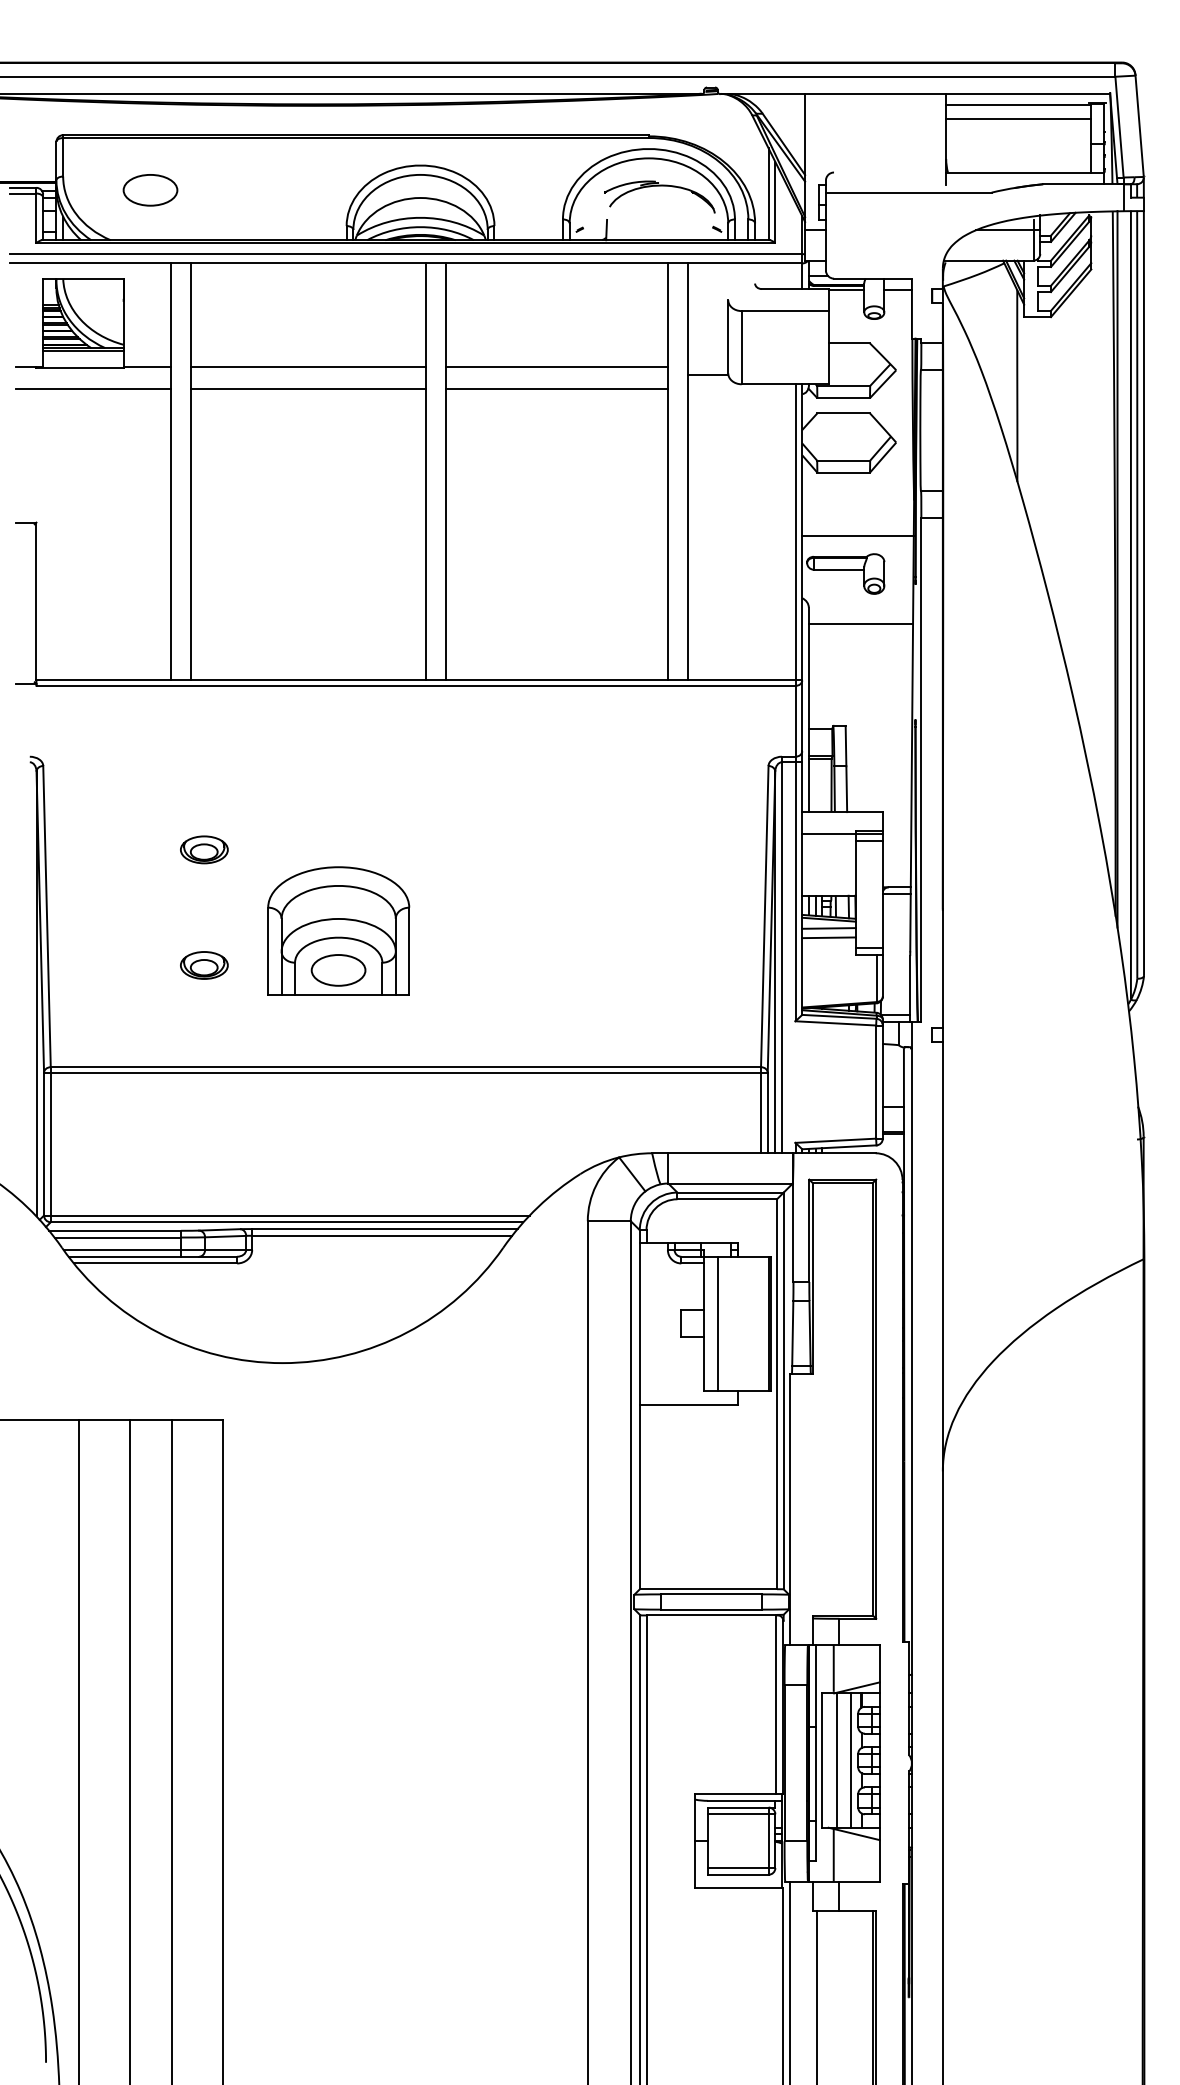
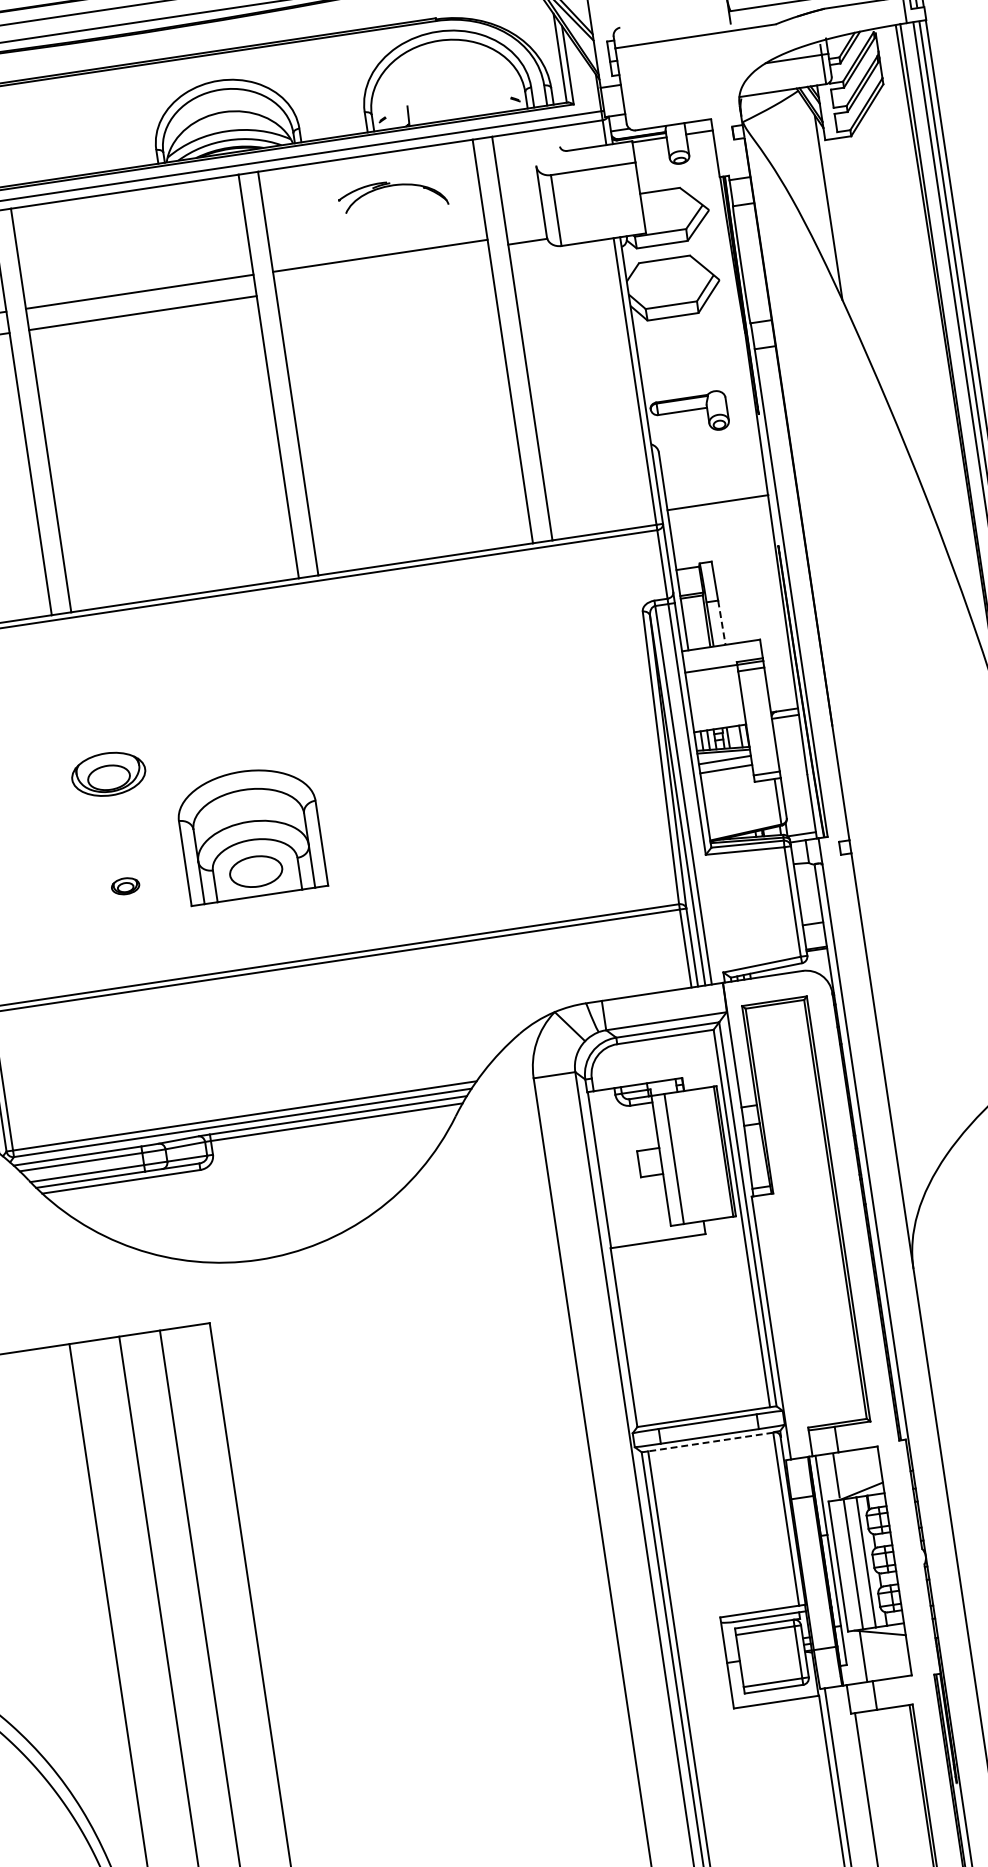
part: (659, 186) -> (391, 186), moved
line: (556, 388) -> (382, 276), removed
line: (857, 535) -> (695, 375), removed
line: (860, 624) -> (717, 502), moved
line: (846, 789) -> (721, 623), solid -> dashed
part: (204, 849) -> (108, 774), size x1.6
part: (204, 965) -> (125, 886), size x0.6
line: (711, 1615) -> (710, 1442), solid -> dashed

